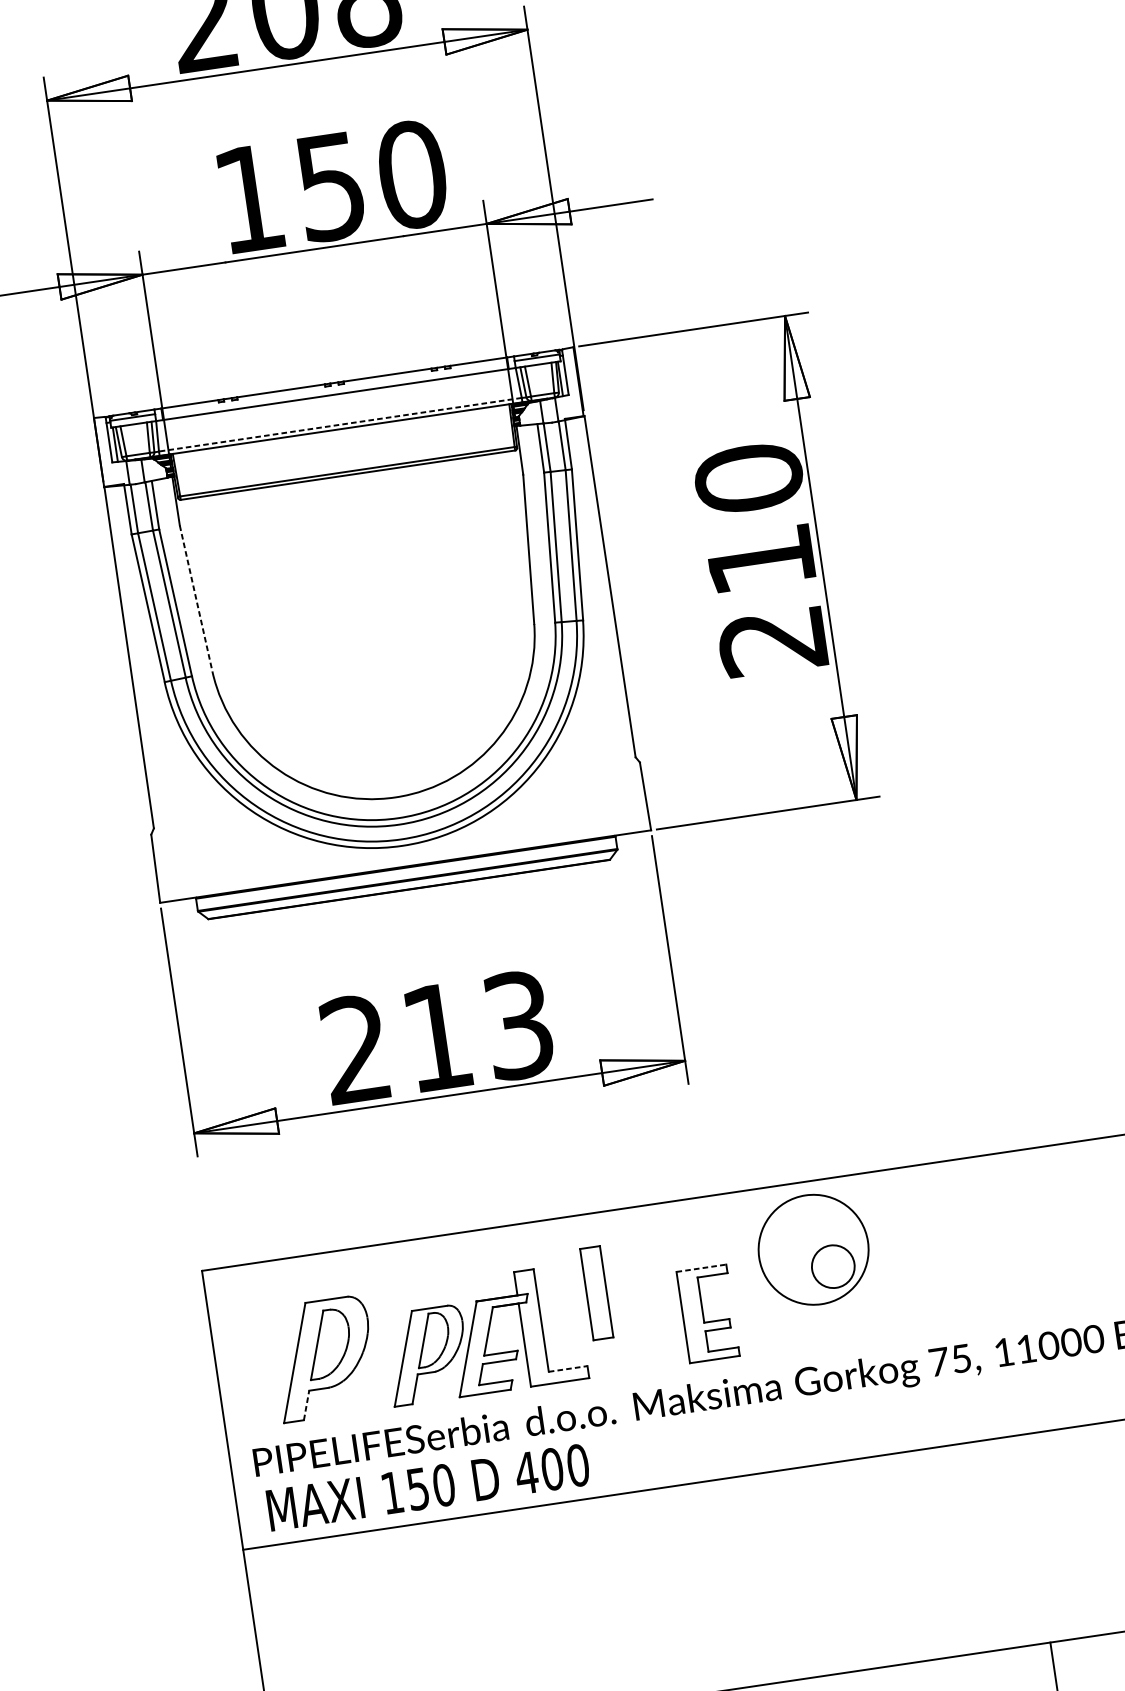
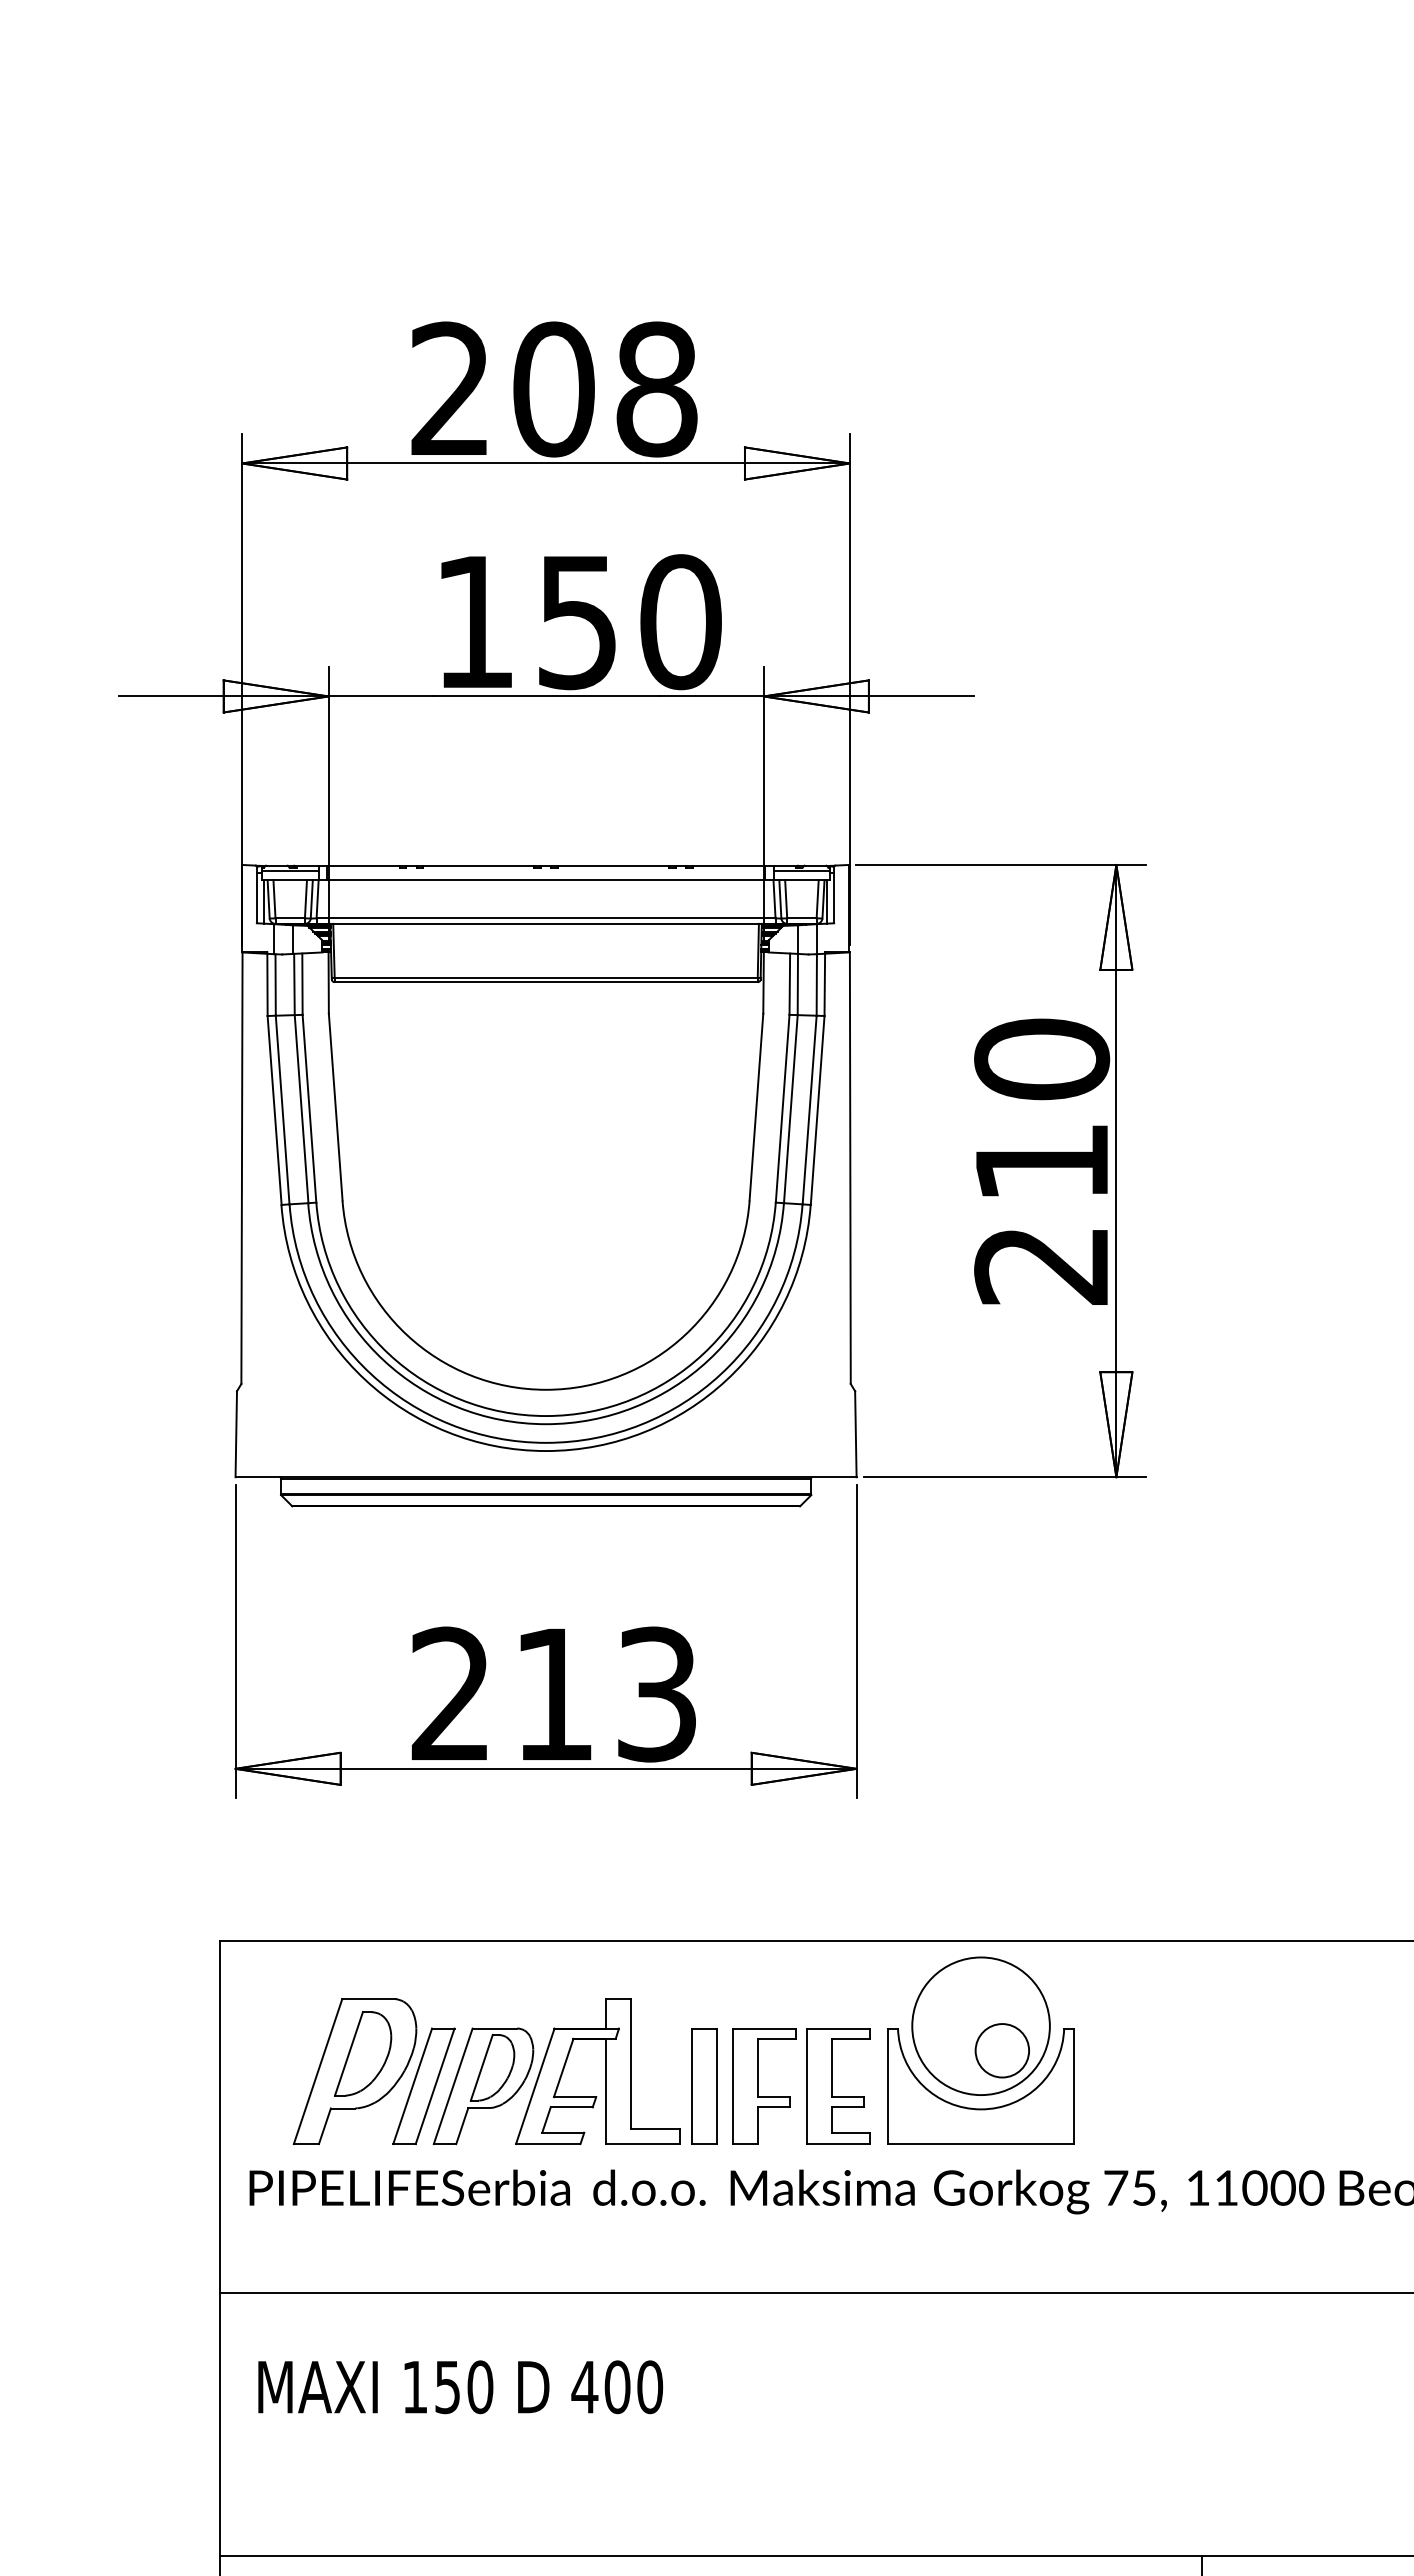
line: (339, 424) -> (545, 918), dashed -> solid
line: (196, 598) -> (335, 1107), dashed -> solid
line: (701, 1268) -> (839, 2028), dashed -> solid
part: (596, 1293) -> (704, 2086), moved
part: (822, 1314) -> (980, 2108), added
part: (649, 1322) -> (764, 2086), added
part: (379, 1362) -> (423, 2086), added
line: (568, 1368) -> (655, 2128), dashed -> solid
line: (306, 1405) -> (324, 2126), dashed -> solid
text: (428, 1487) -> (460, 2387), moved

